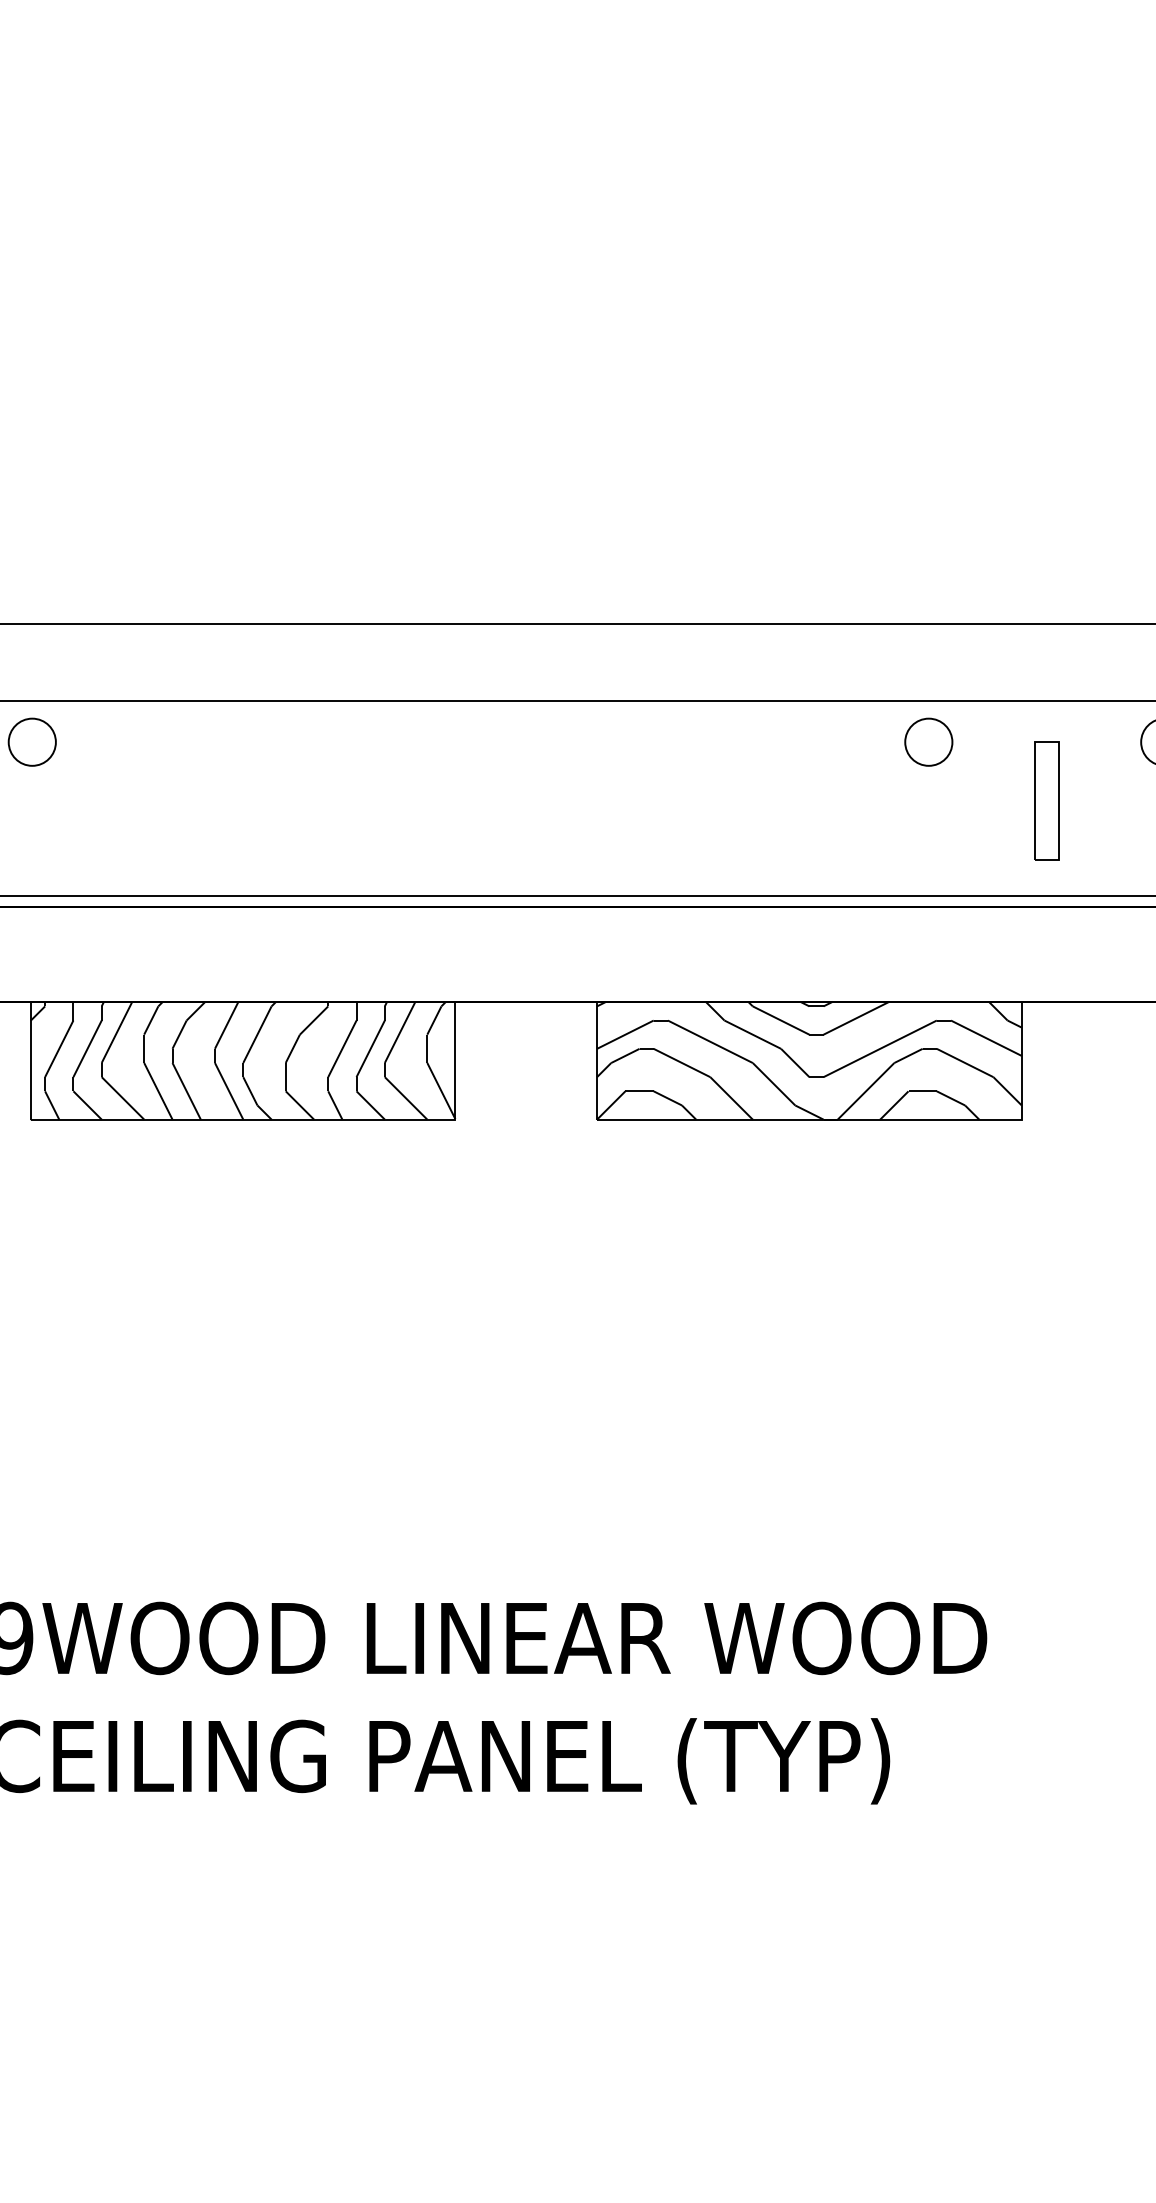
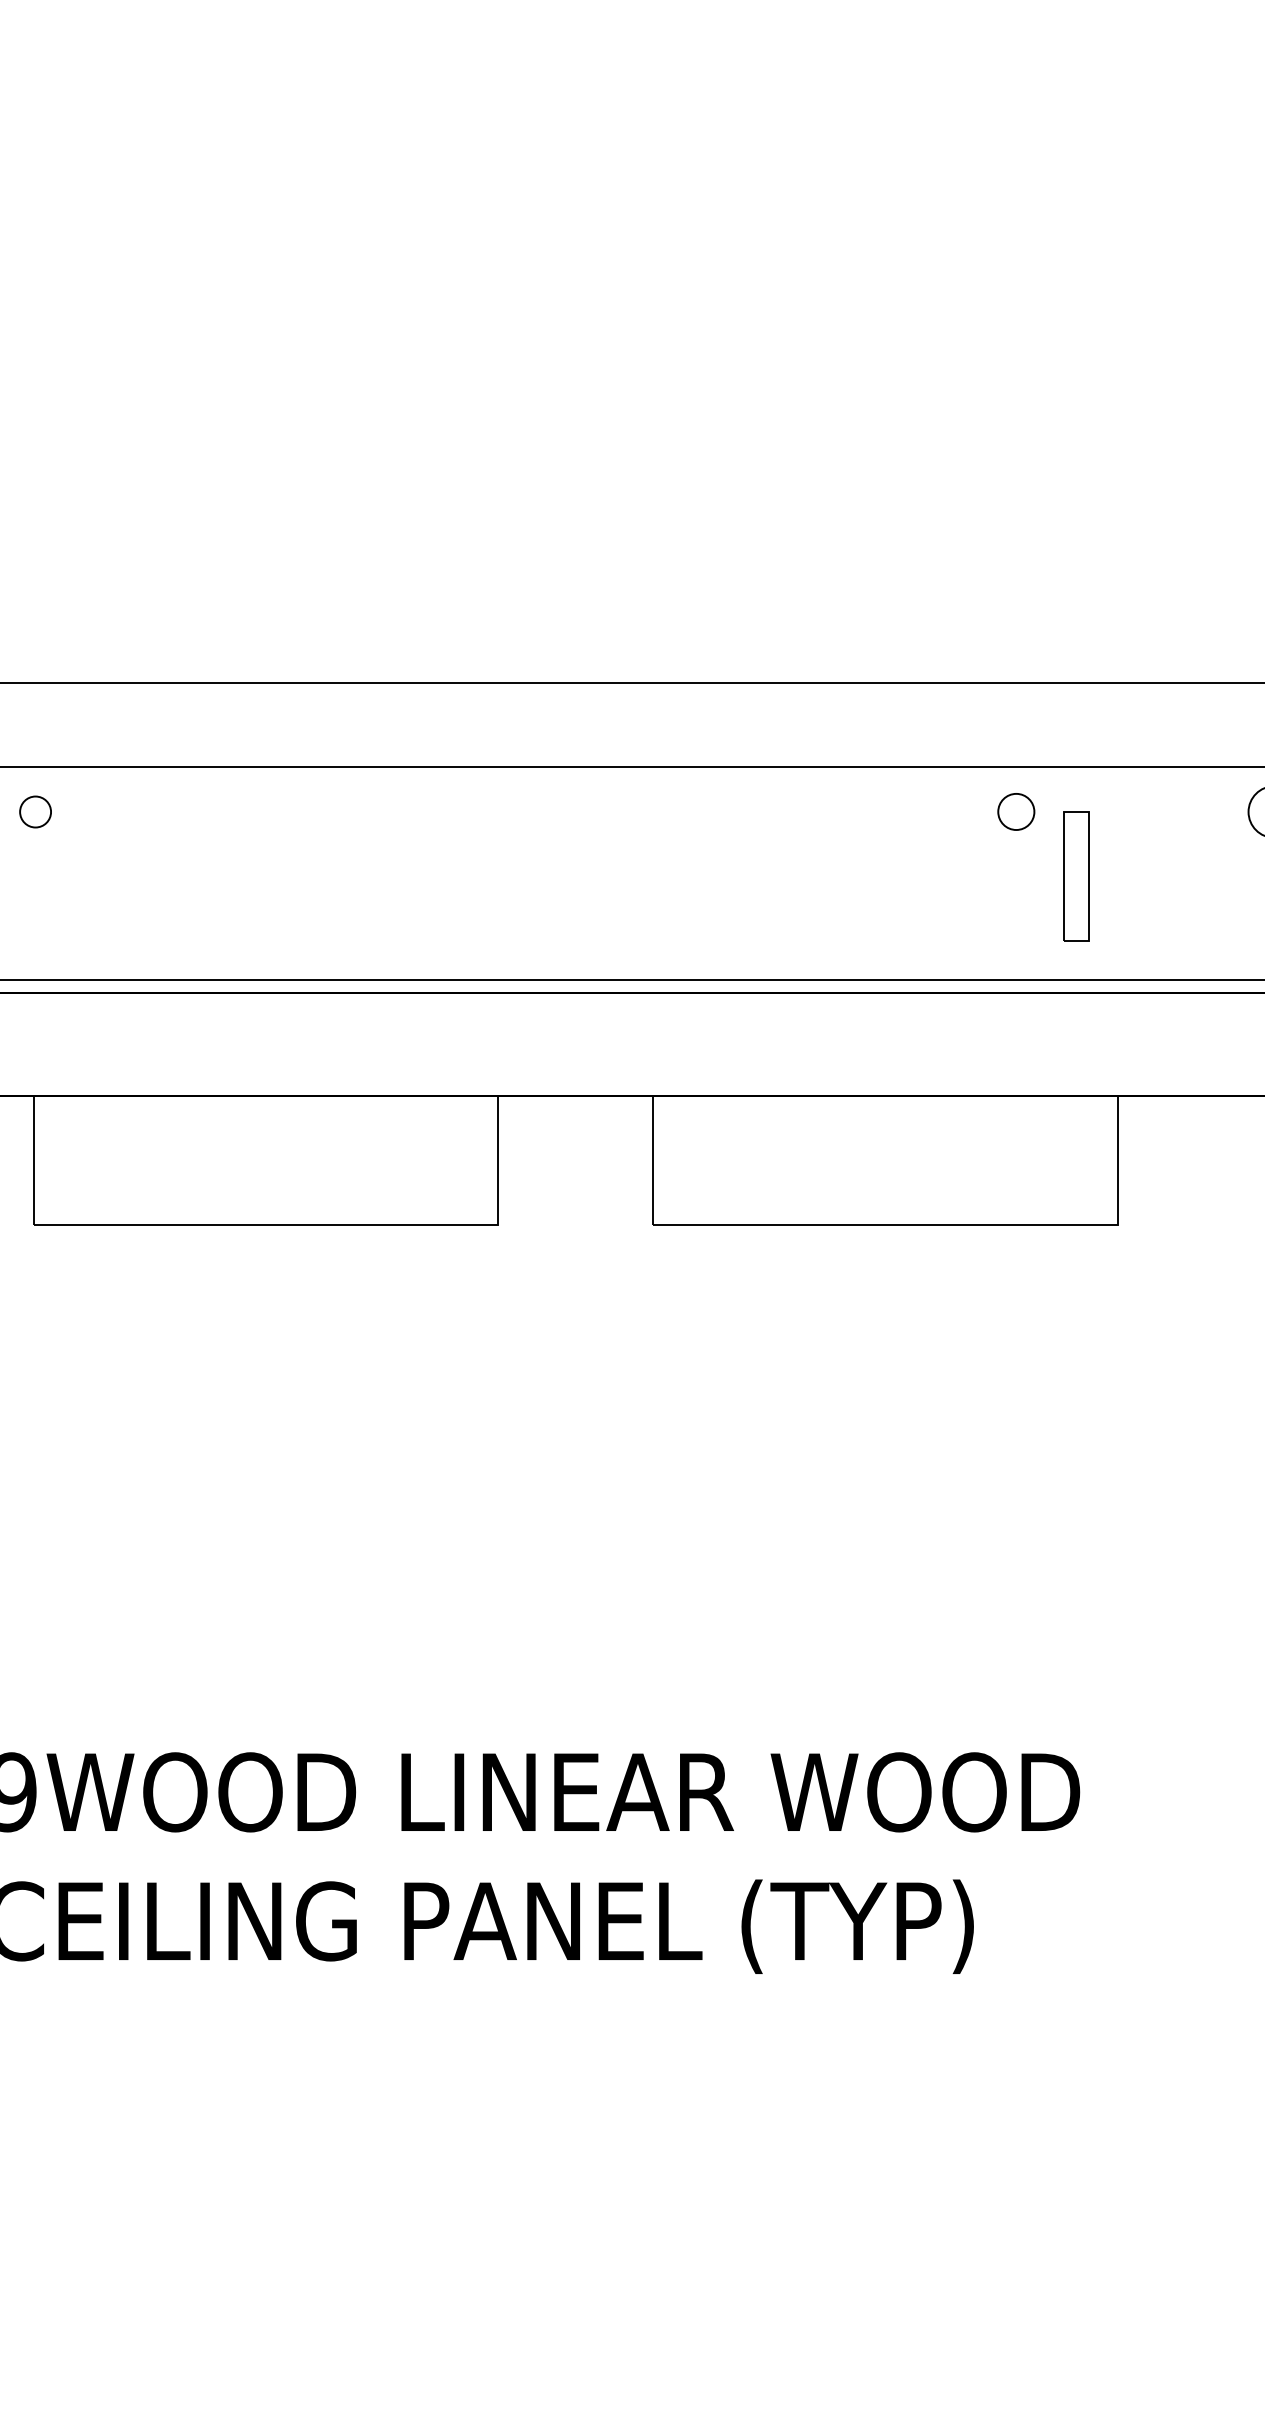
circle: (31, 741) -> (34, 811), size x0.6
circle: (928, 741) -> (1015, 811), size x0.7
part: (1046, 800) -> (1076, 875), moved
hatch: (242, 1060) -> (265, 1160), removed
hatch: (808, 1060) -> (884, 1160), removed

